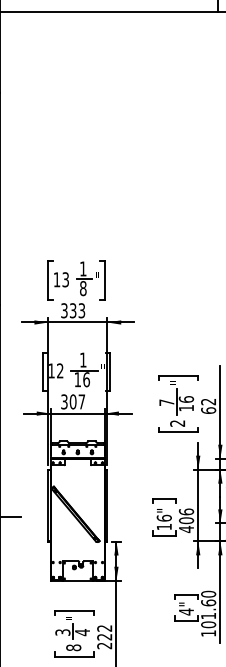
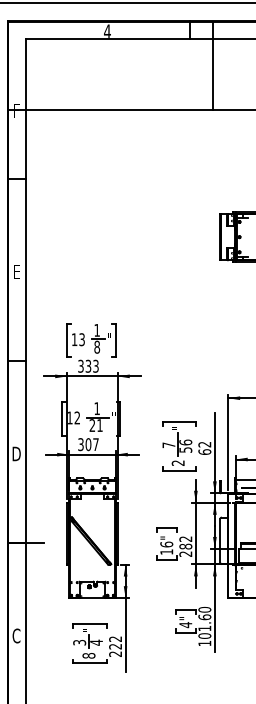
text: (81, 379) -> (95, 425), 16 -> 21
text: (186, 407) -> (185, 449), 16 -> 56
text: (186, 520) -> (185, 546), 406 -> 282

